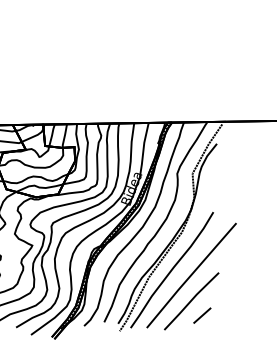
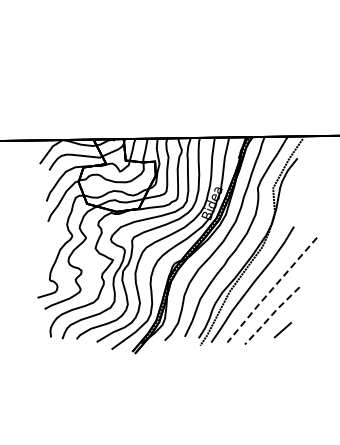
line: (190, 275) -> (271, 290), solid -> dashed
line: (190, 300) -> (271, 315), solid -> dashed

